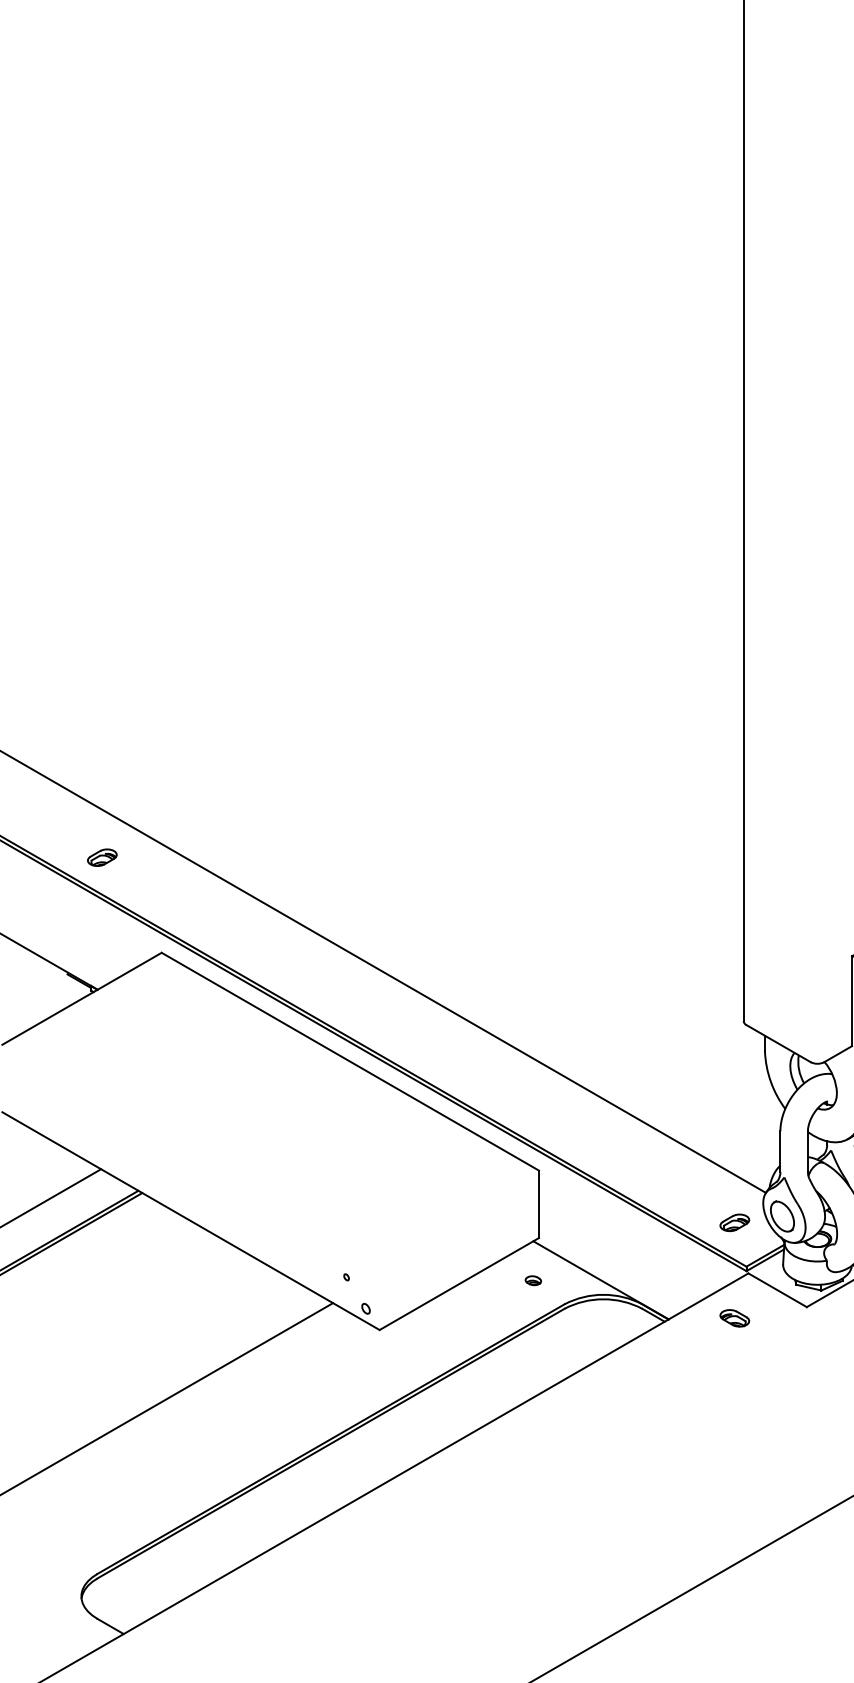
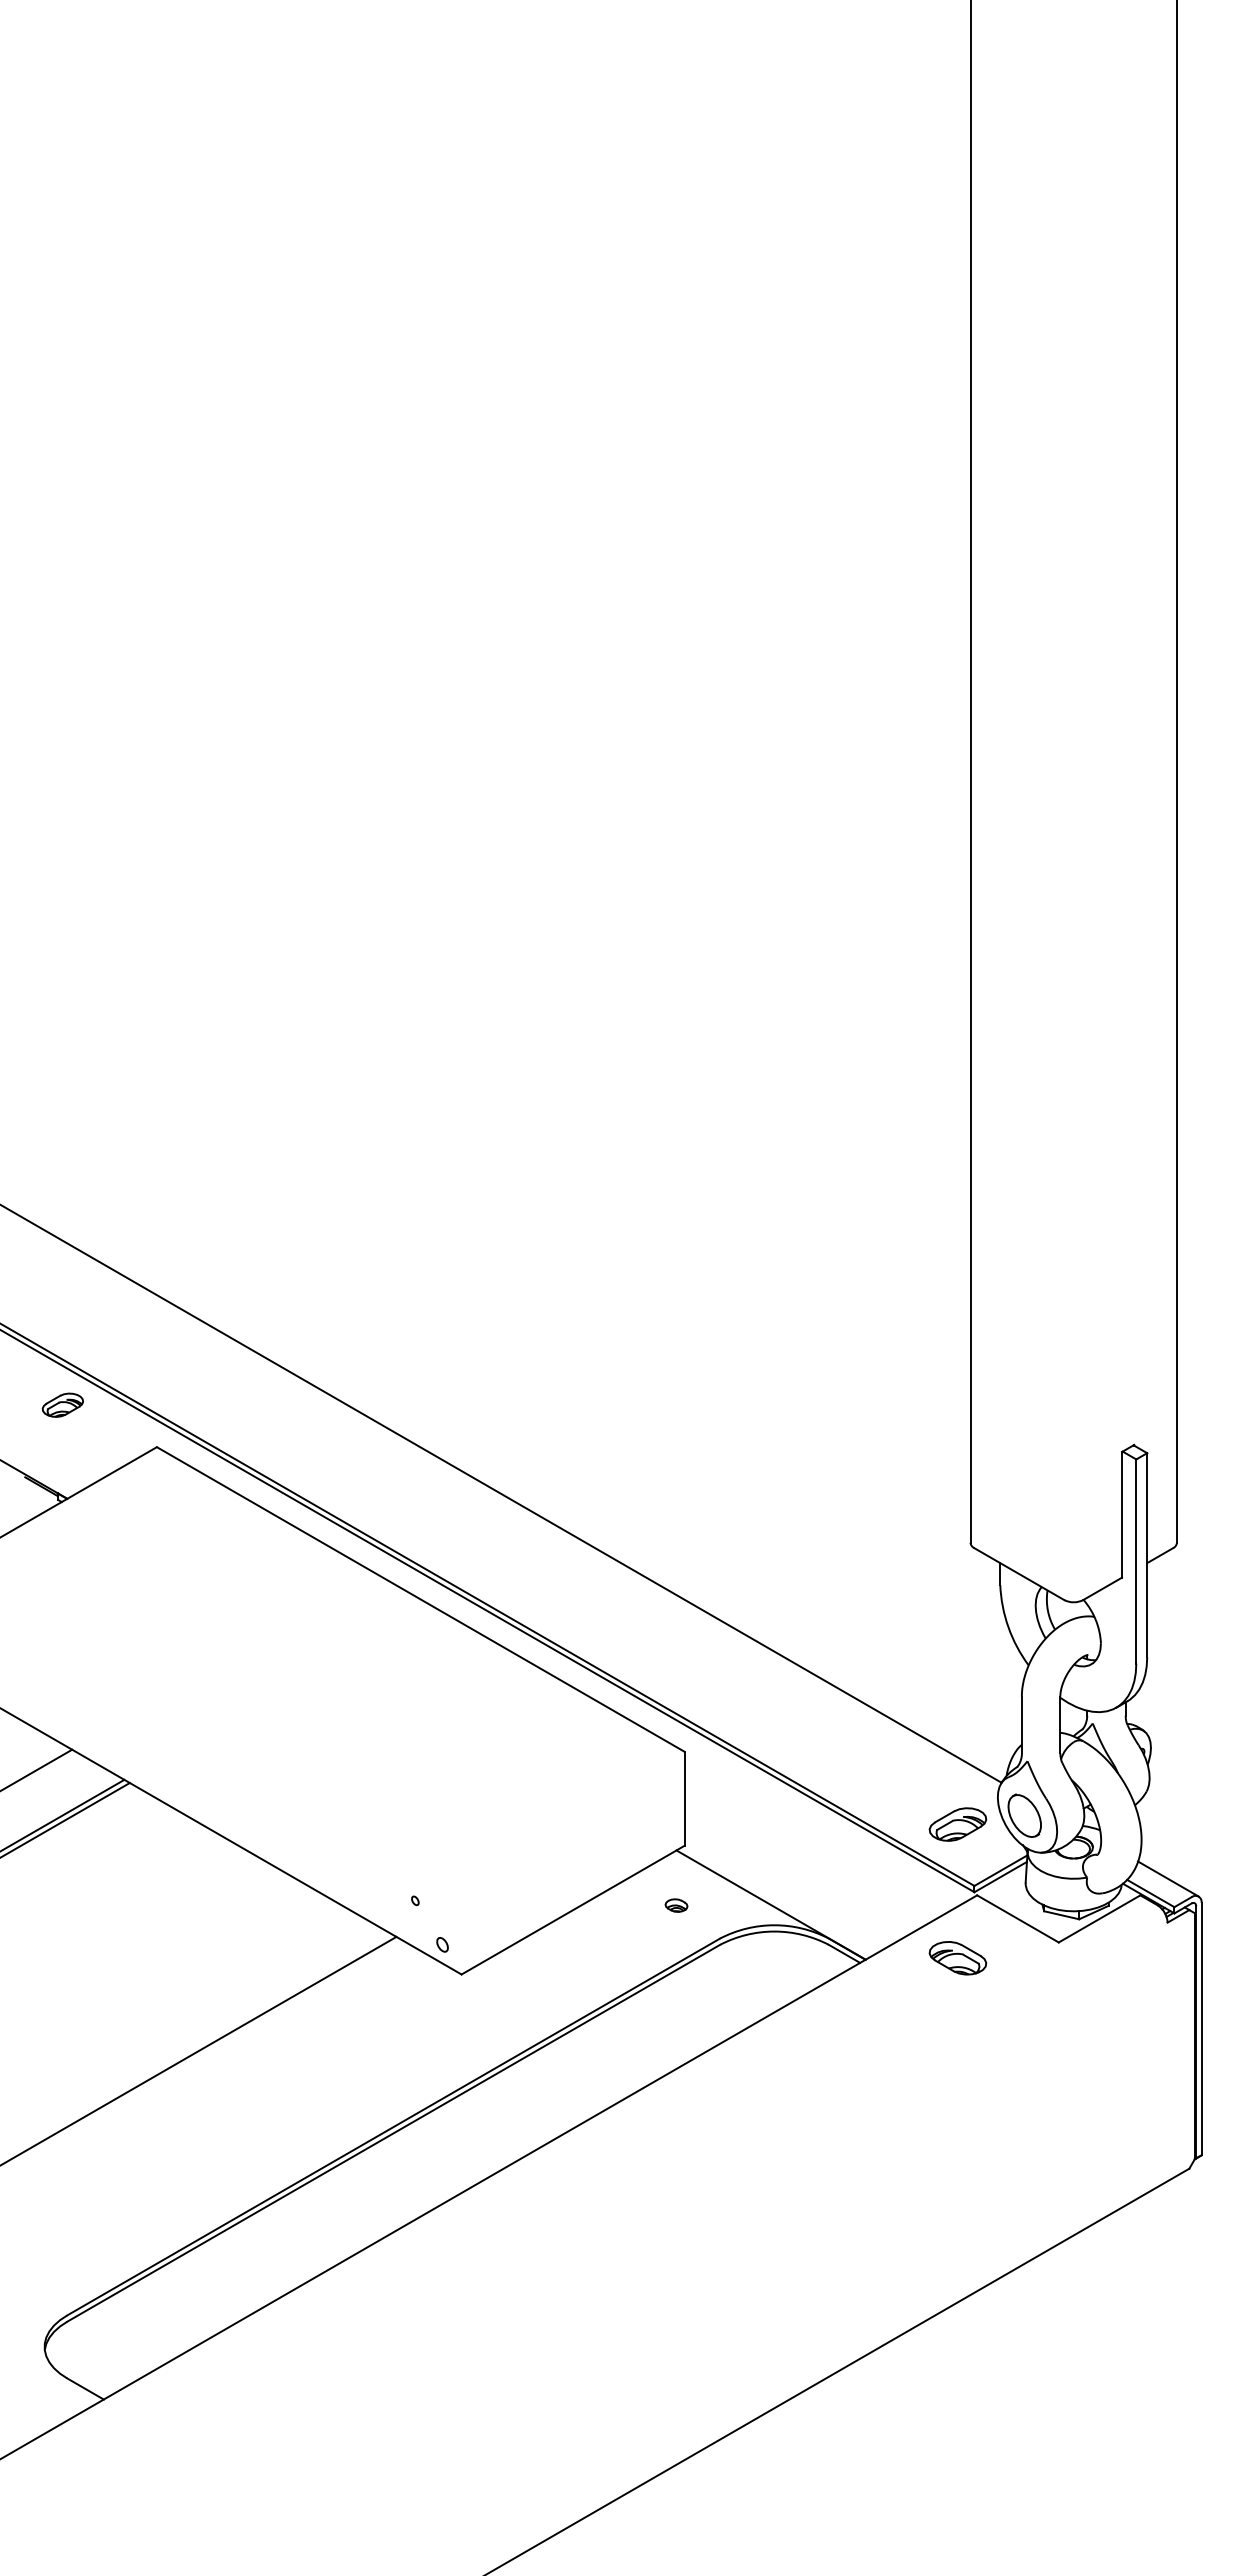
part: (102, 857) -> (62, 1404), moved
part: (735, 1222) -> (958, 1824), size x1.4
part: (735, 1317) -> (958, 1957), size x1.4

